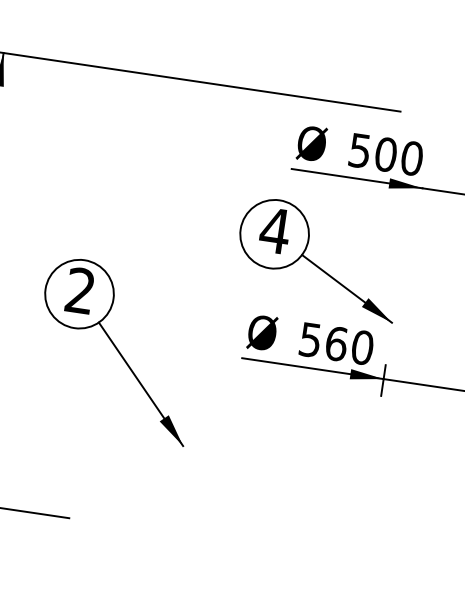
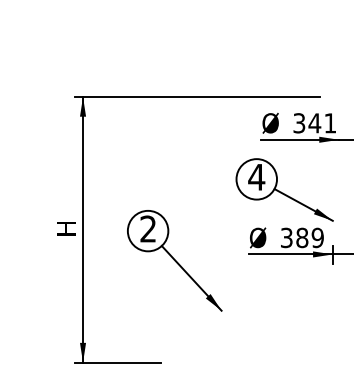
text: (387, 155) -> (315, 123), 500 -> 341
text: (336, 343) -> (302, 237), 560 -> 389

